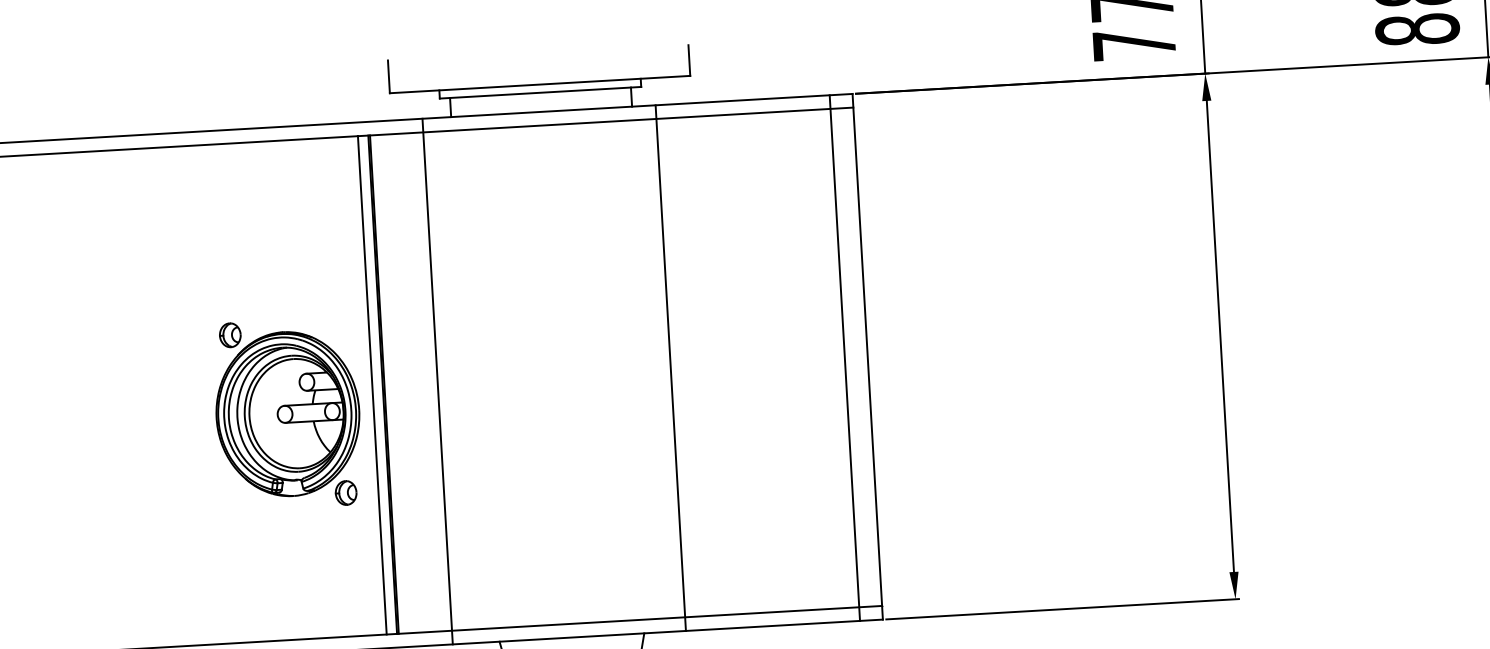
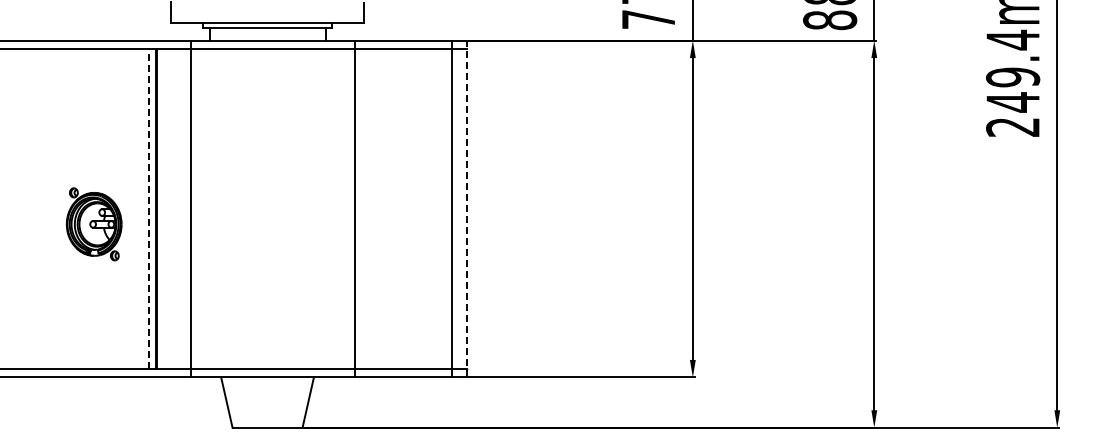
line: (867, 356) -> (466, 208), solid -> dashed
line: (670, 367) -> (354, 208), moved
line: (372, 386) -> (149, 209), solid -> dashed
part: (286, 414) -> (93, 224), size x0.6

